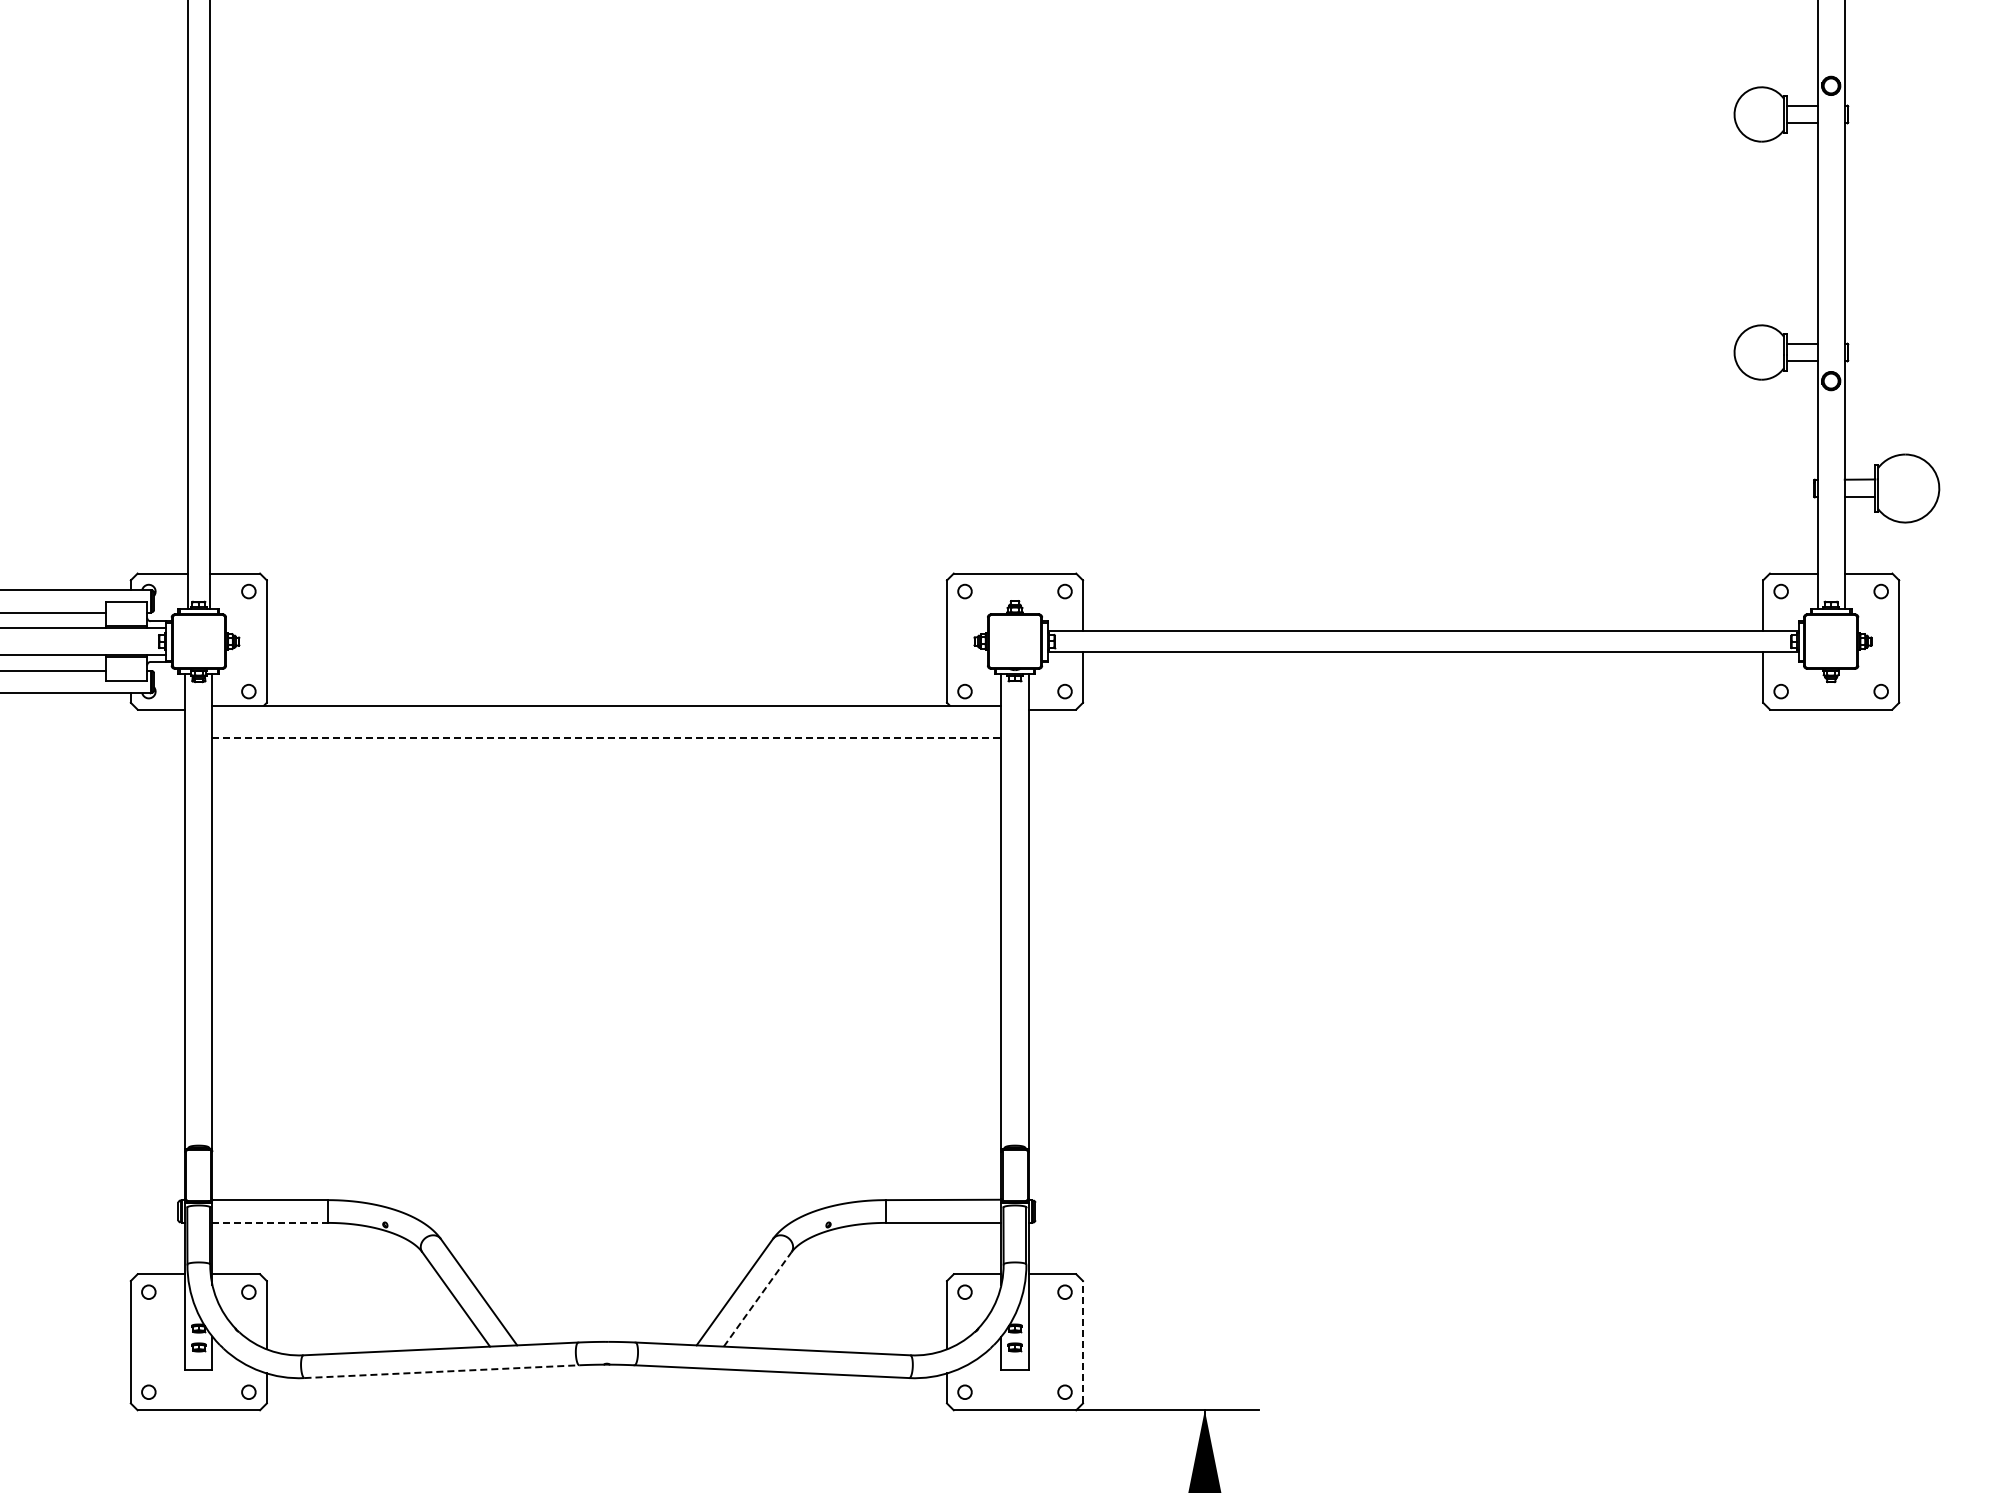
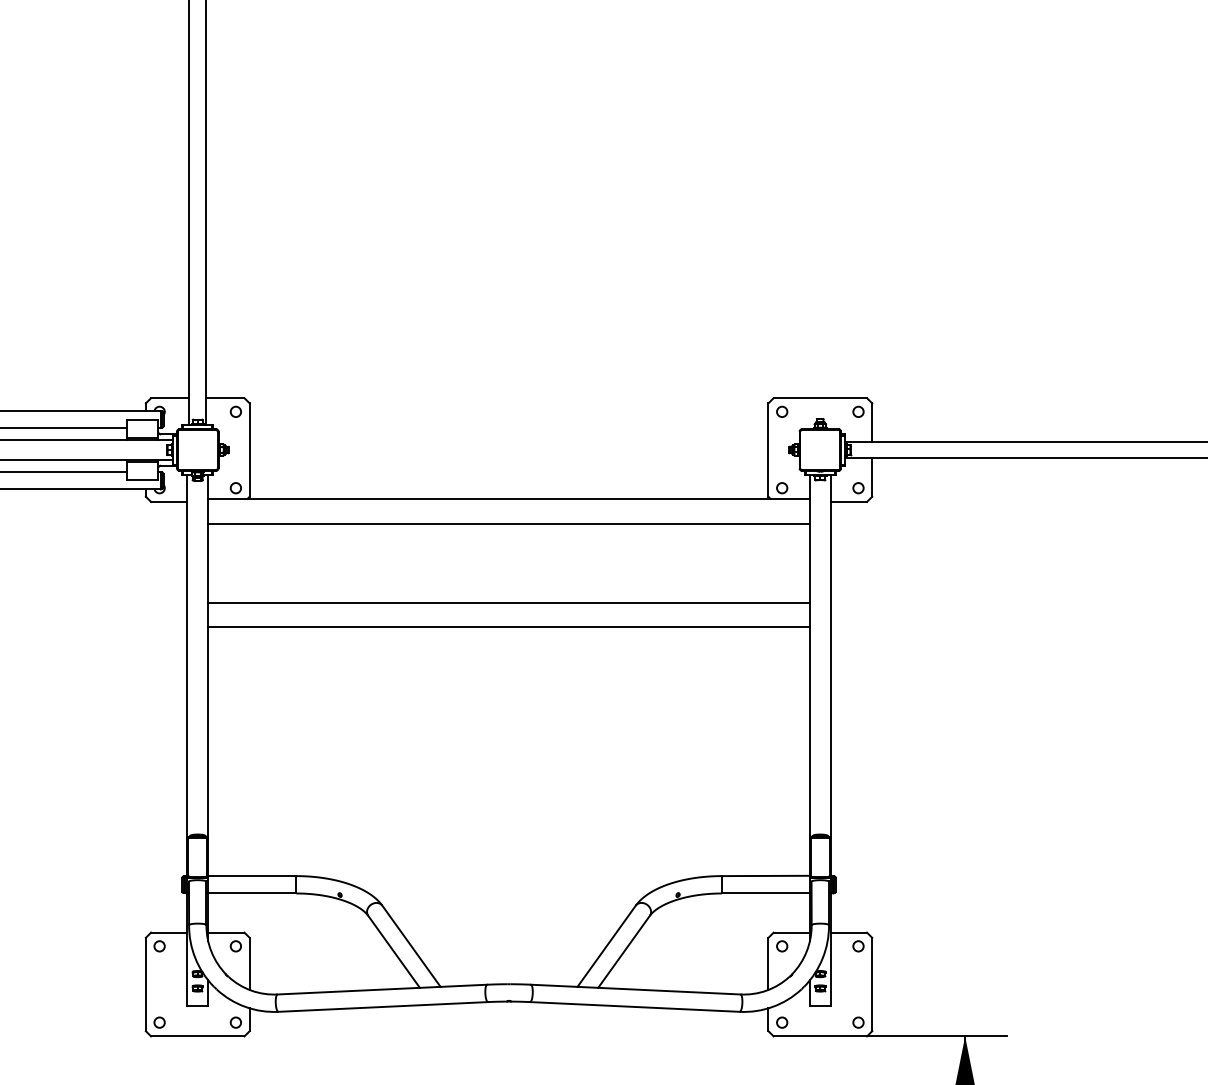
line: (607, 738) -> (509, 523), dashed -> solid
line: (606, 841) -> (508, 602), added
line: (606, 874) -> (508, 627), added
line: (270, 1222) -> (252, 893), dashed -> solid
line: (757, 1299) -> (623, 951), dashed -> solid
line: (1083, 1341) -> (872, 983), dashed -> solid
line: (441, 1371) -> (382, 1006), dashed -> solid

